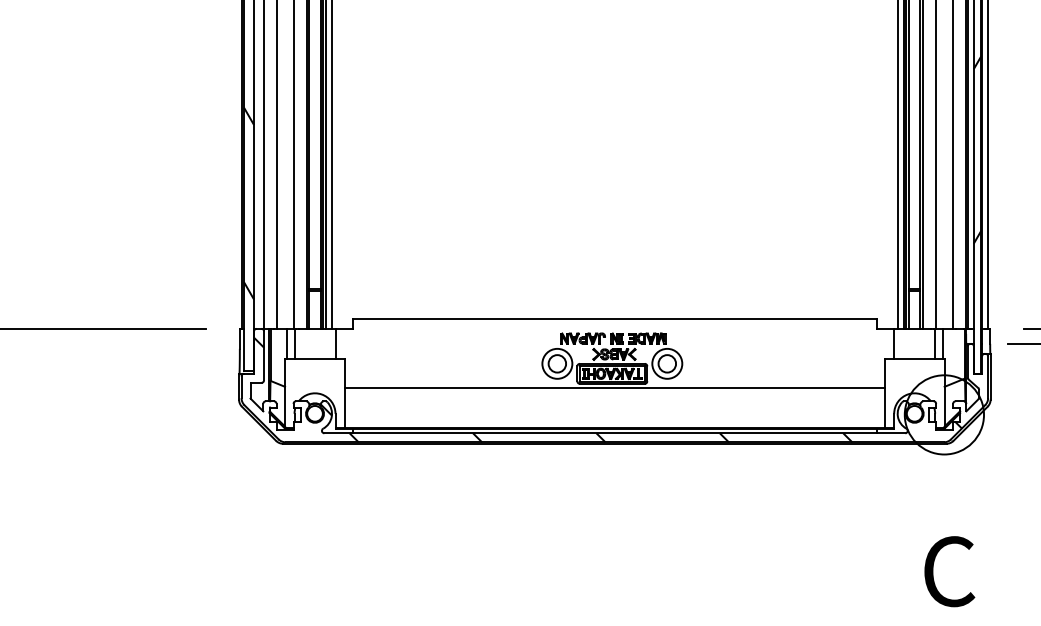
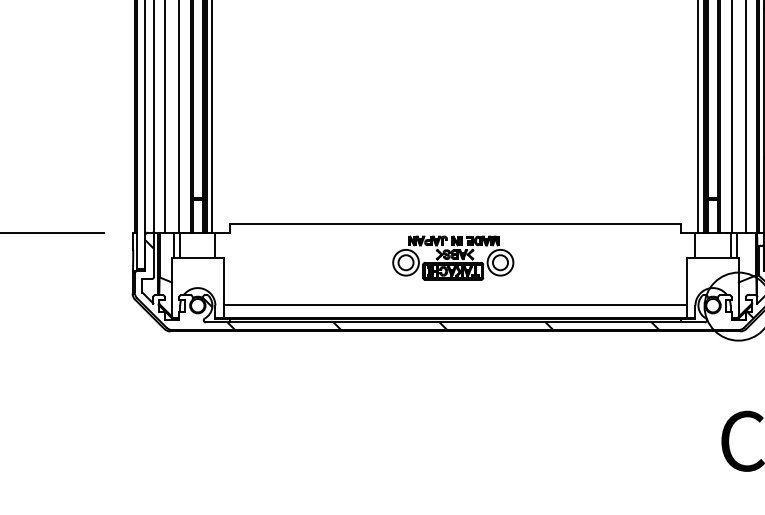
hatch: (249, 203) -> (141, 124), removed
line: (614, 387) -> (455, 304), moved

